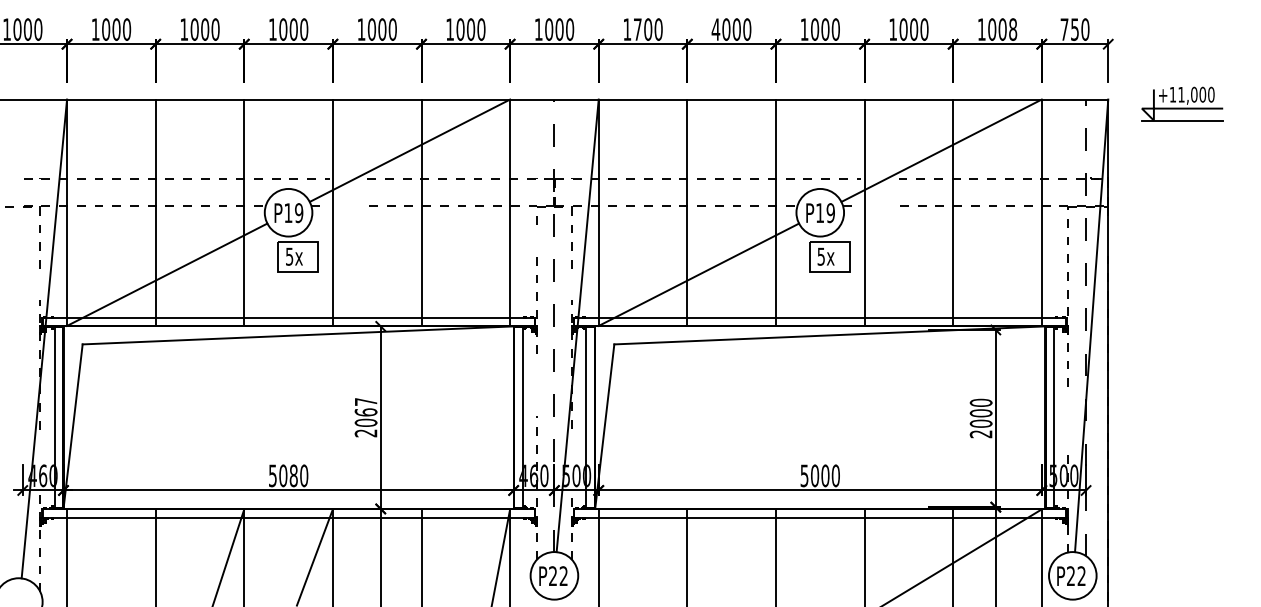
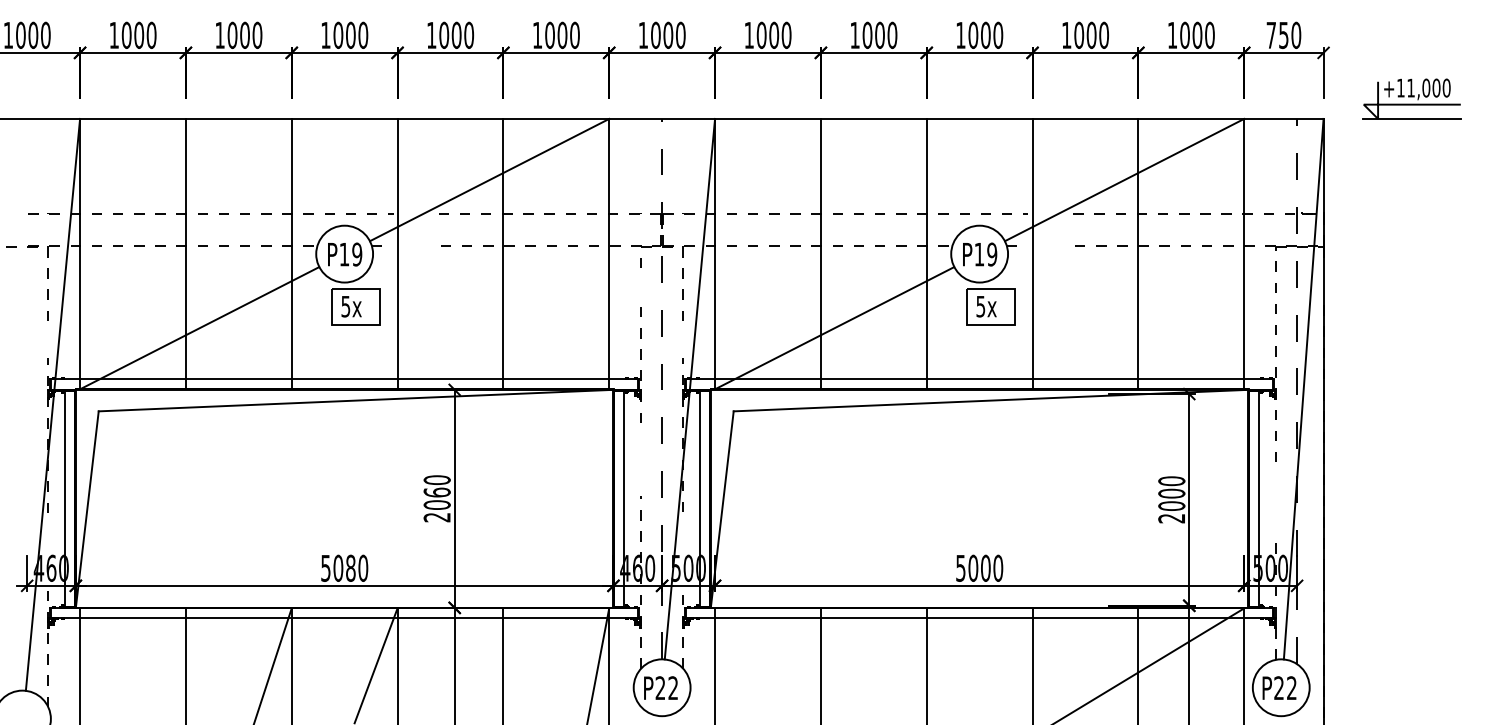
text: (637, 29) -> (761, 35), 1700 -> 1000
text: (715, 29) -> (854, 35), 4000 -> 1000
text: (1013, 29) -> (1210, 35), 1008 -> 1000
part: (1182, 103) -> (1412, 98), moved
text: (365, 402) -> (436, 480), 2067 -> 2060

